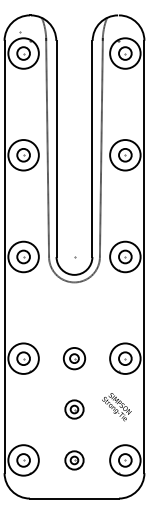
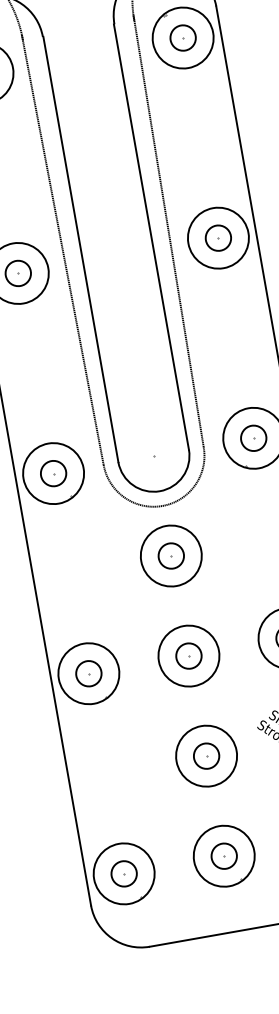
part: (74, 307) -> (171, 555), added
part: (74, 358) -> (188, 655), size x1.43
part: (74, 409) -> (206, 756), size x1.67
part: (74, 460) -> (224, 856), size x1.67

